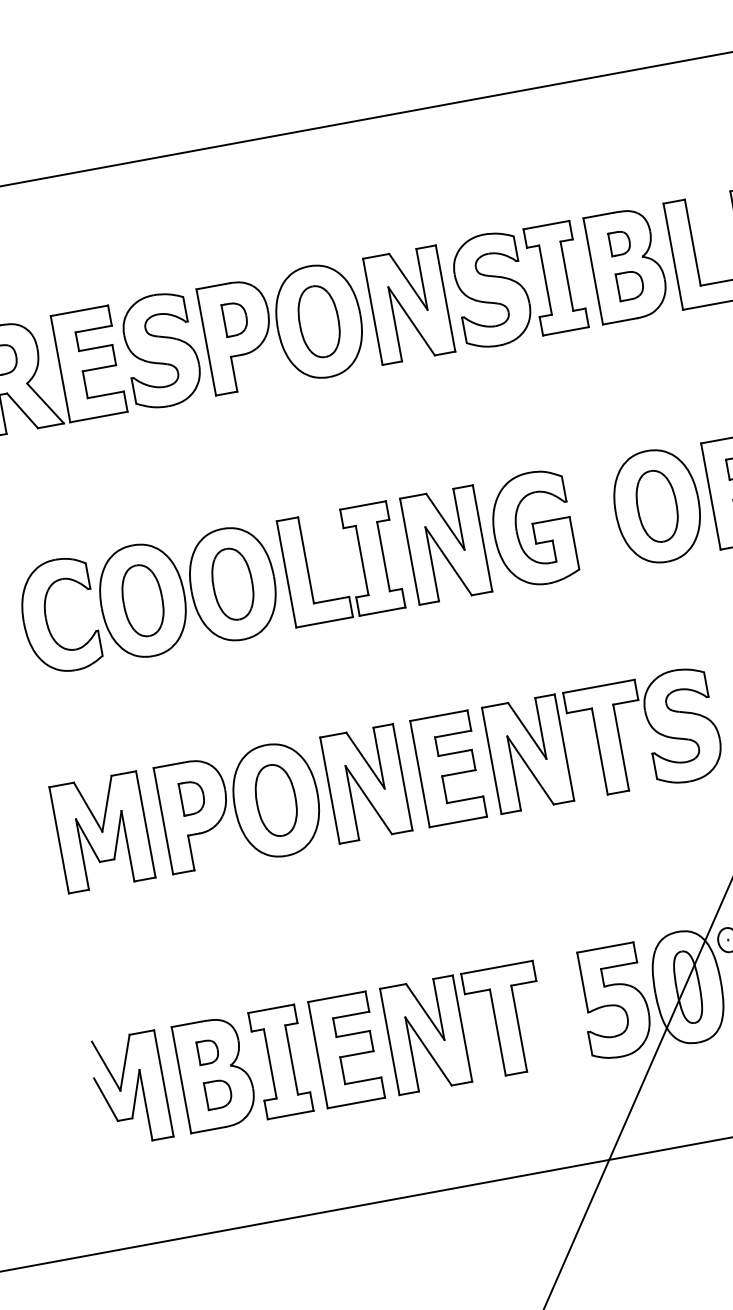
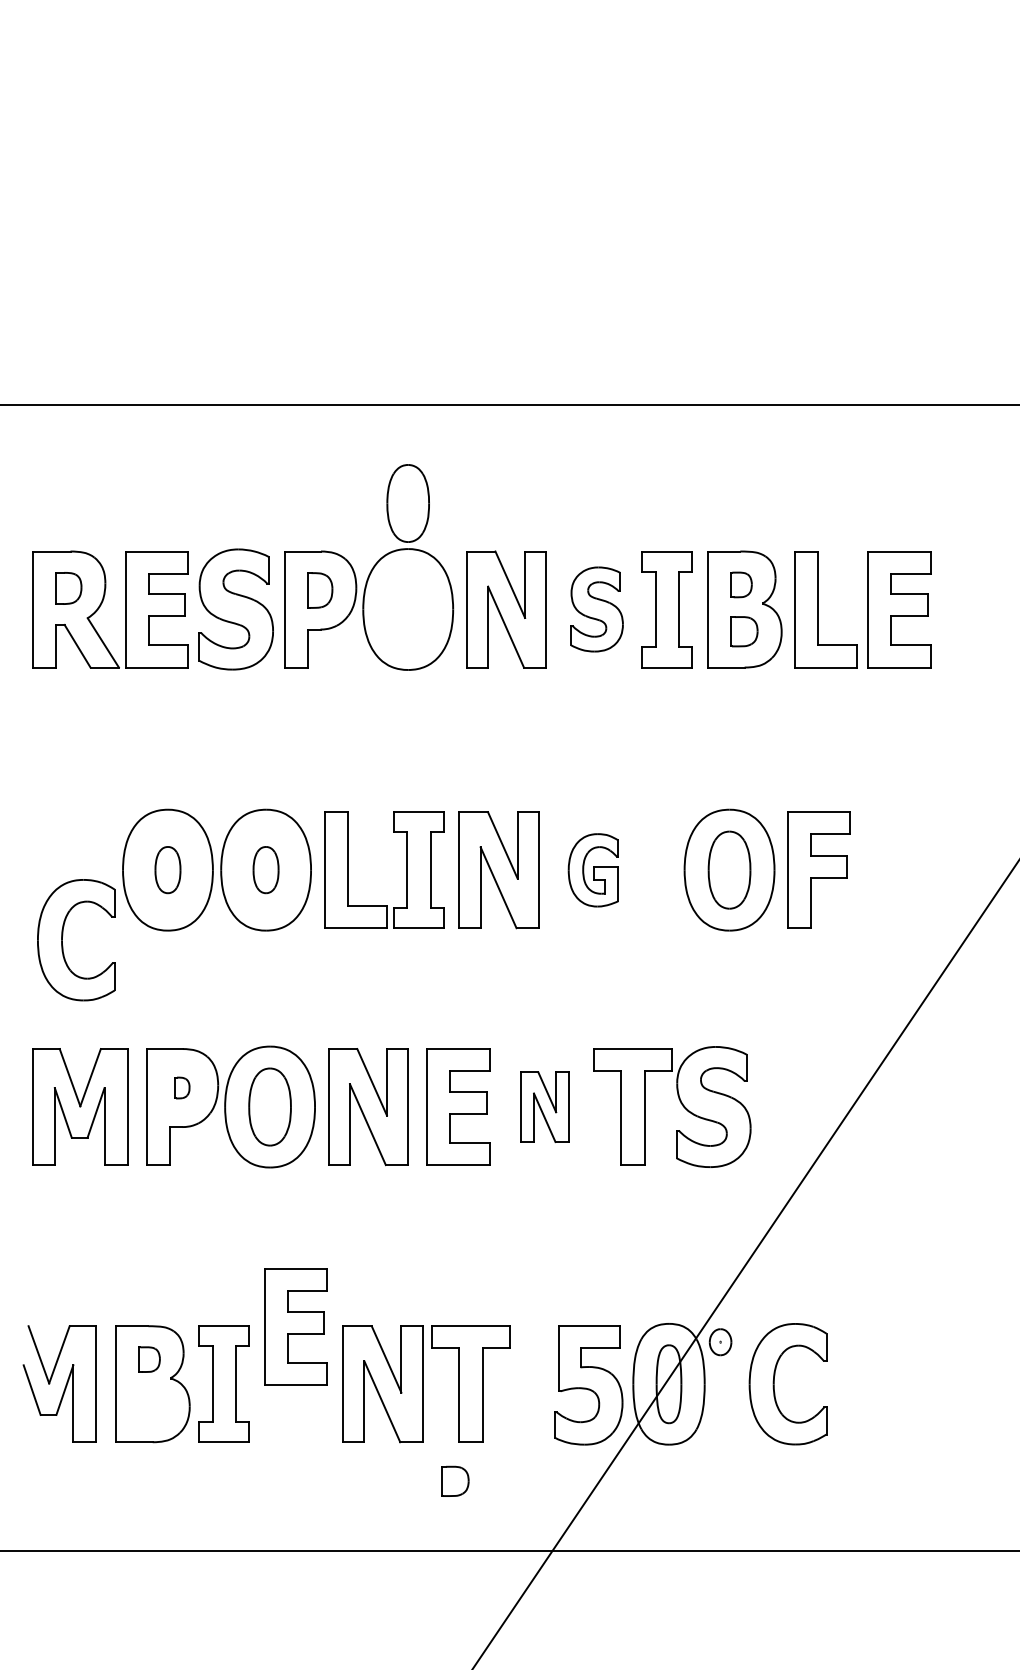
part: (491, 290) -> (596, 609), size x0.7
part: (318, 321) -> (407, 503), moved
part: (532, 529) -> (593, 870), size x0.6
part: (232, 583) -> (265, 869), size x0.6
part: (142, 600) -> (167, 869), size x0.6
part: (46, 614) -> (63, 935), moved
part: (527, 754) -> (544, 1107), size x0.6
part: (192, 797) -> (182, 1087), size x0.6
part: (345, 1049) -> (295, 1326), moved
part: (218, 1093) -> (455, 1480), moved

